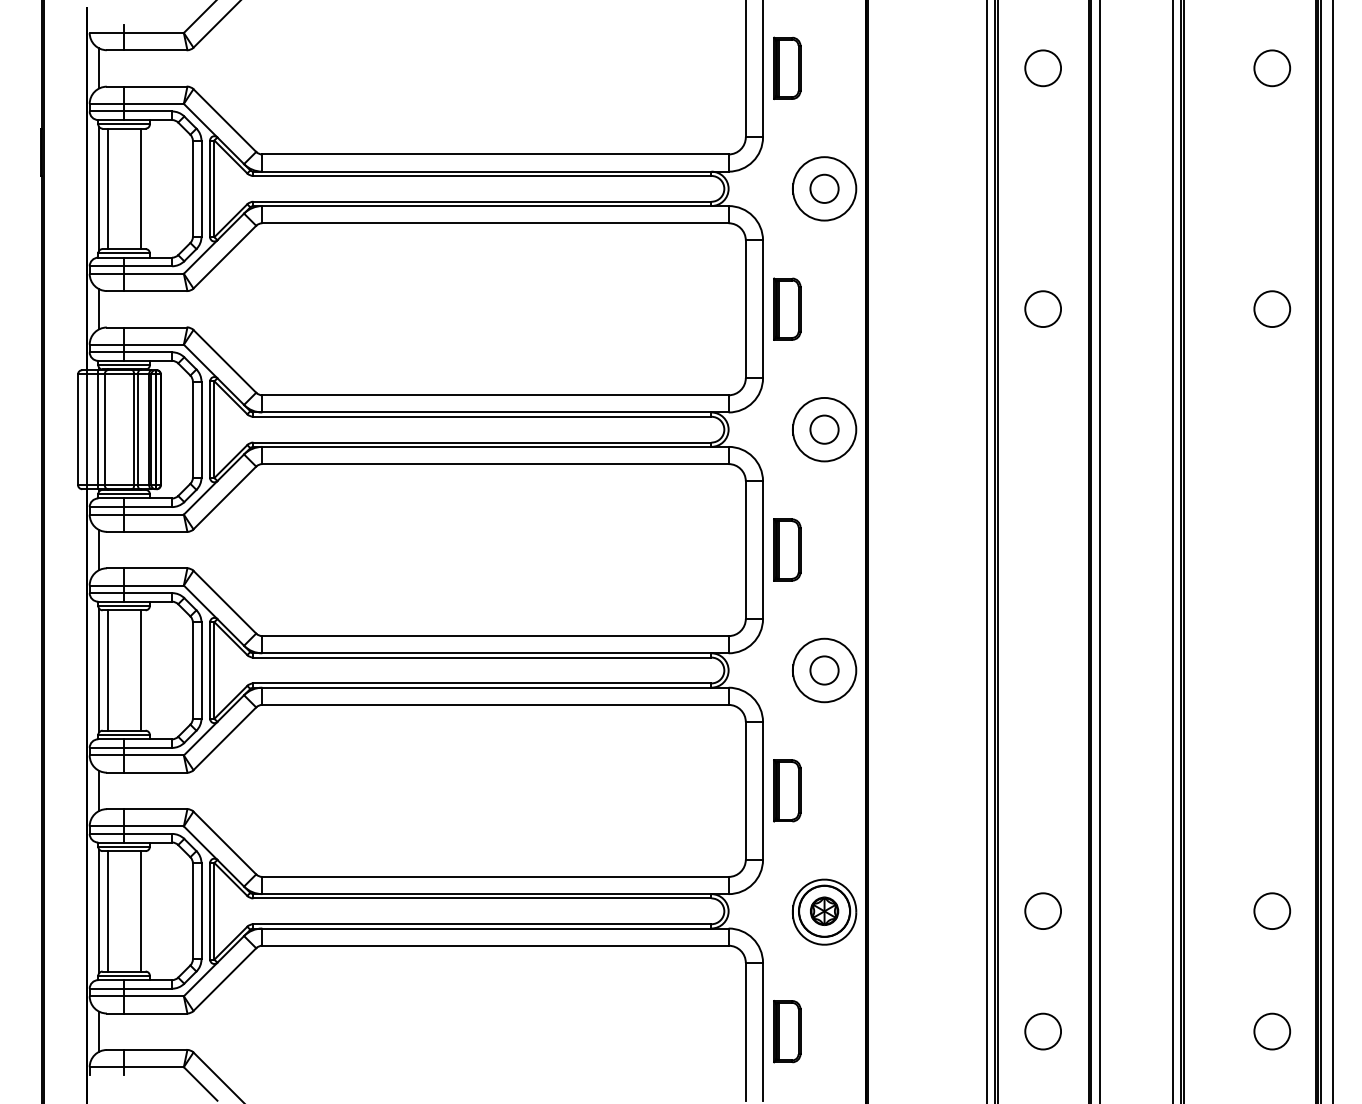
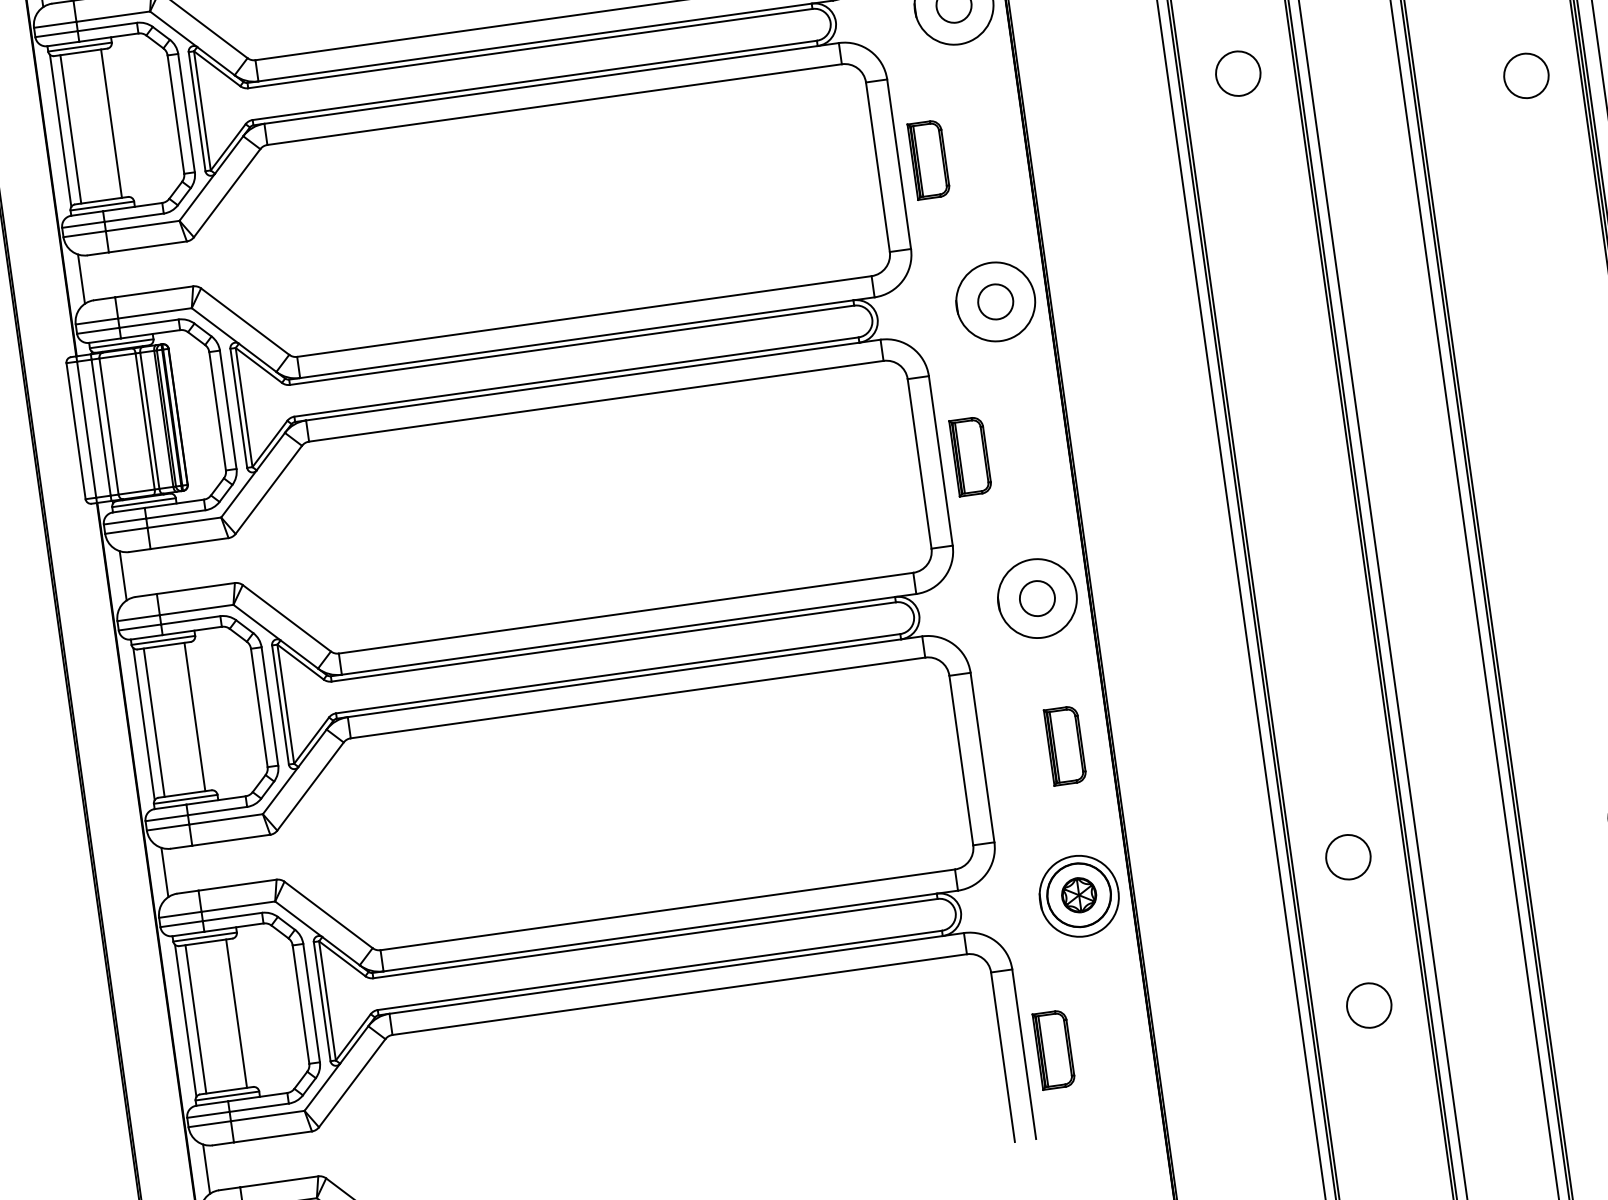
circle: (1042, 308) -> (1237, 73), moved
part: (787, 790) -> (1065, 745), moved

